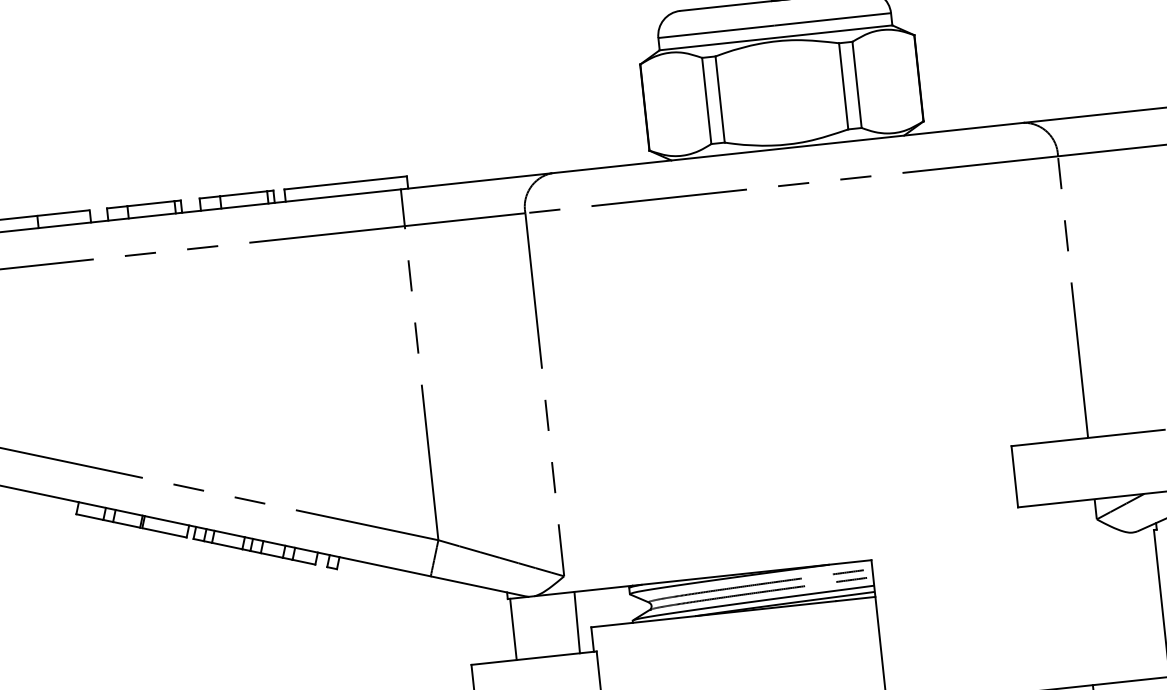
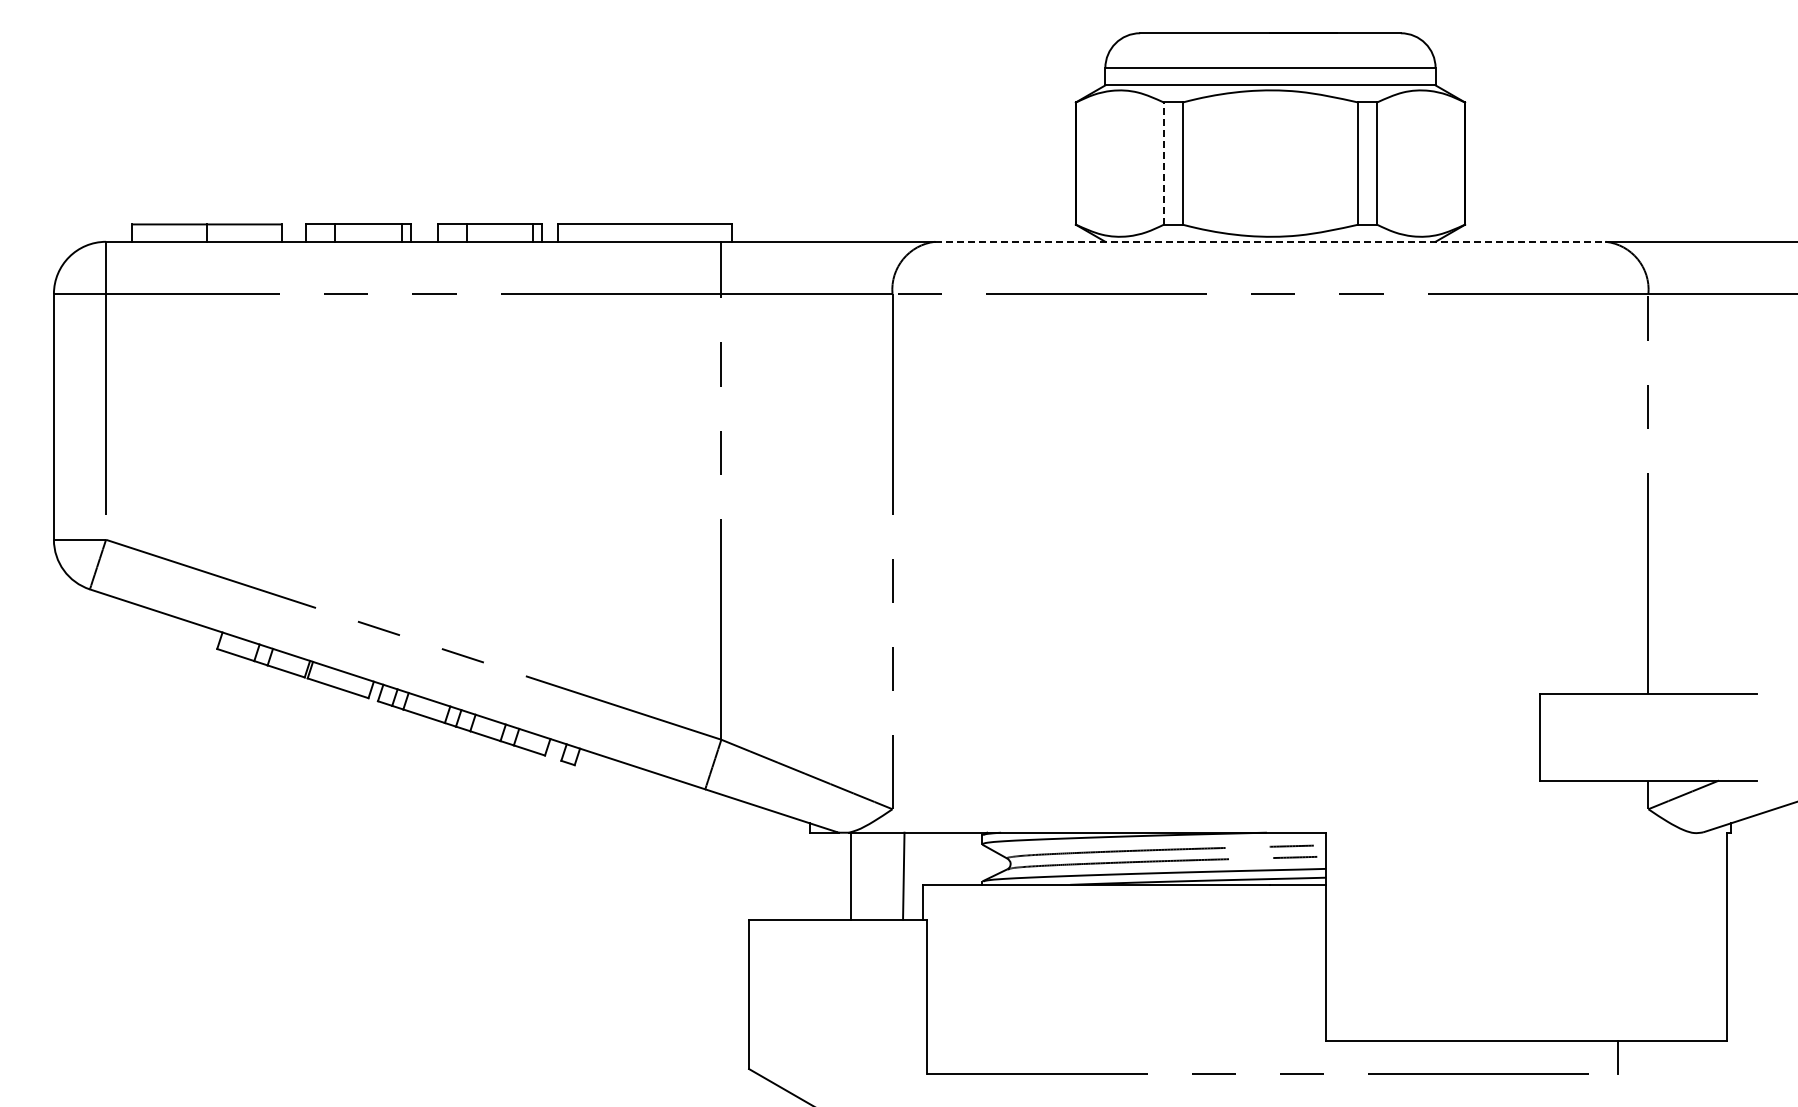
line: (706, 100) -> (1163, 163), solid -> dashed
line: (787, 147) -> (1270, 241), solid -> dashed
line: (513, 628) -> (851, 875), moved

